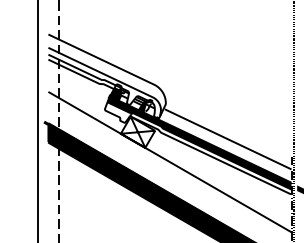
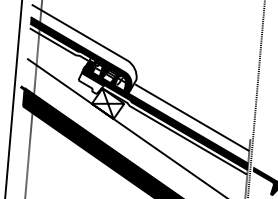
fill: (104, 82) -> (80, 54), added

